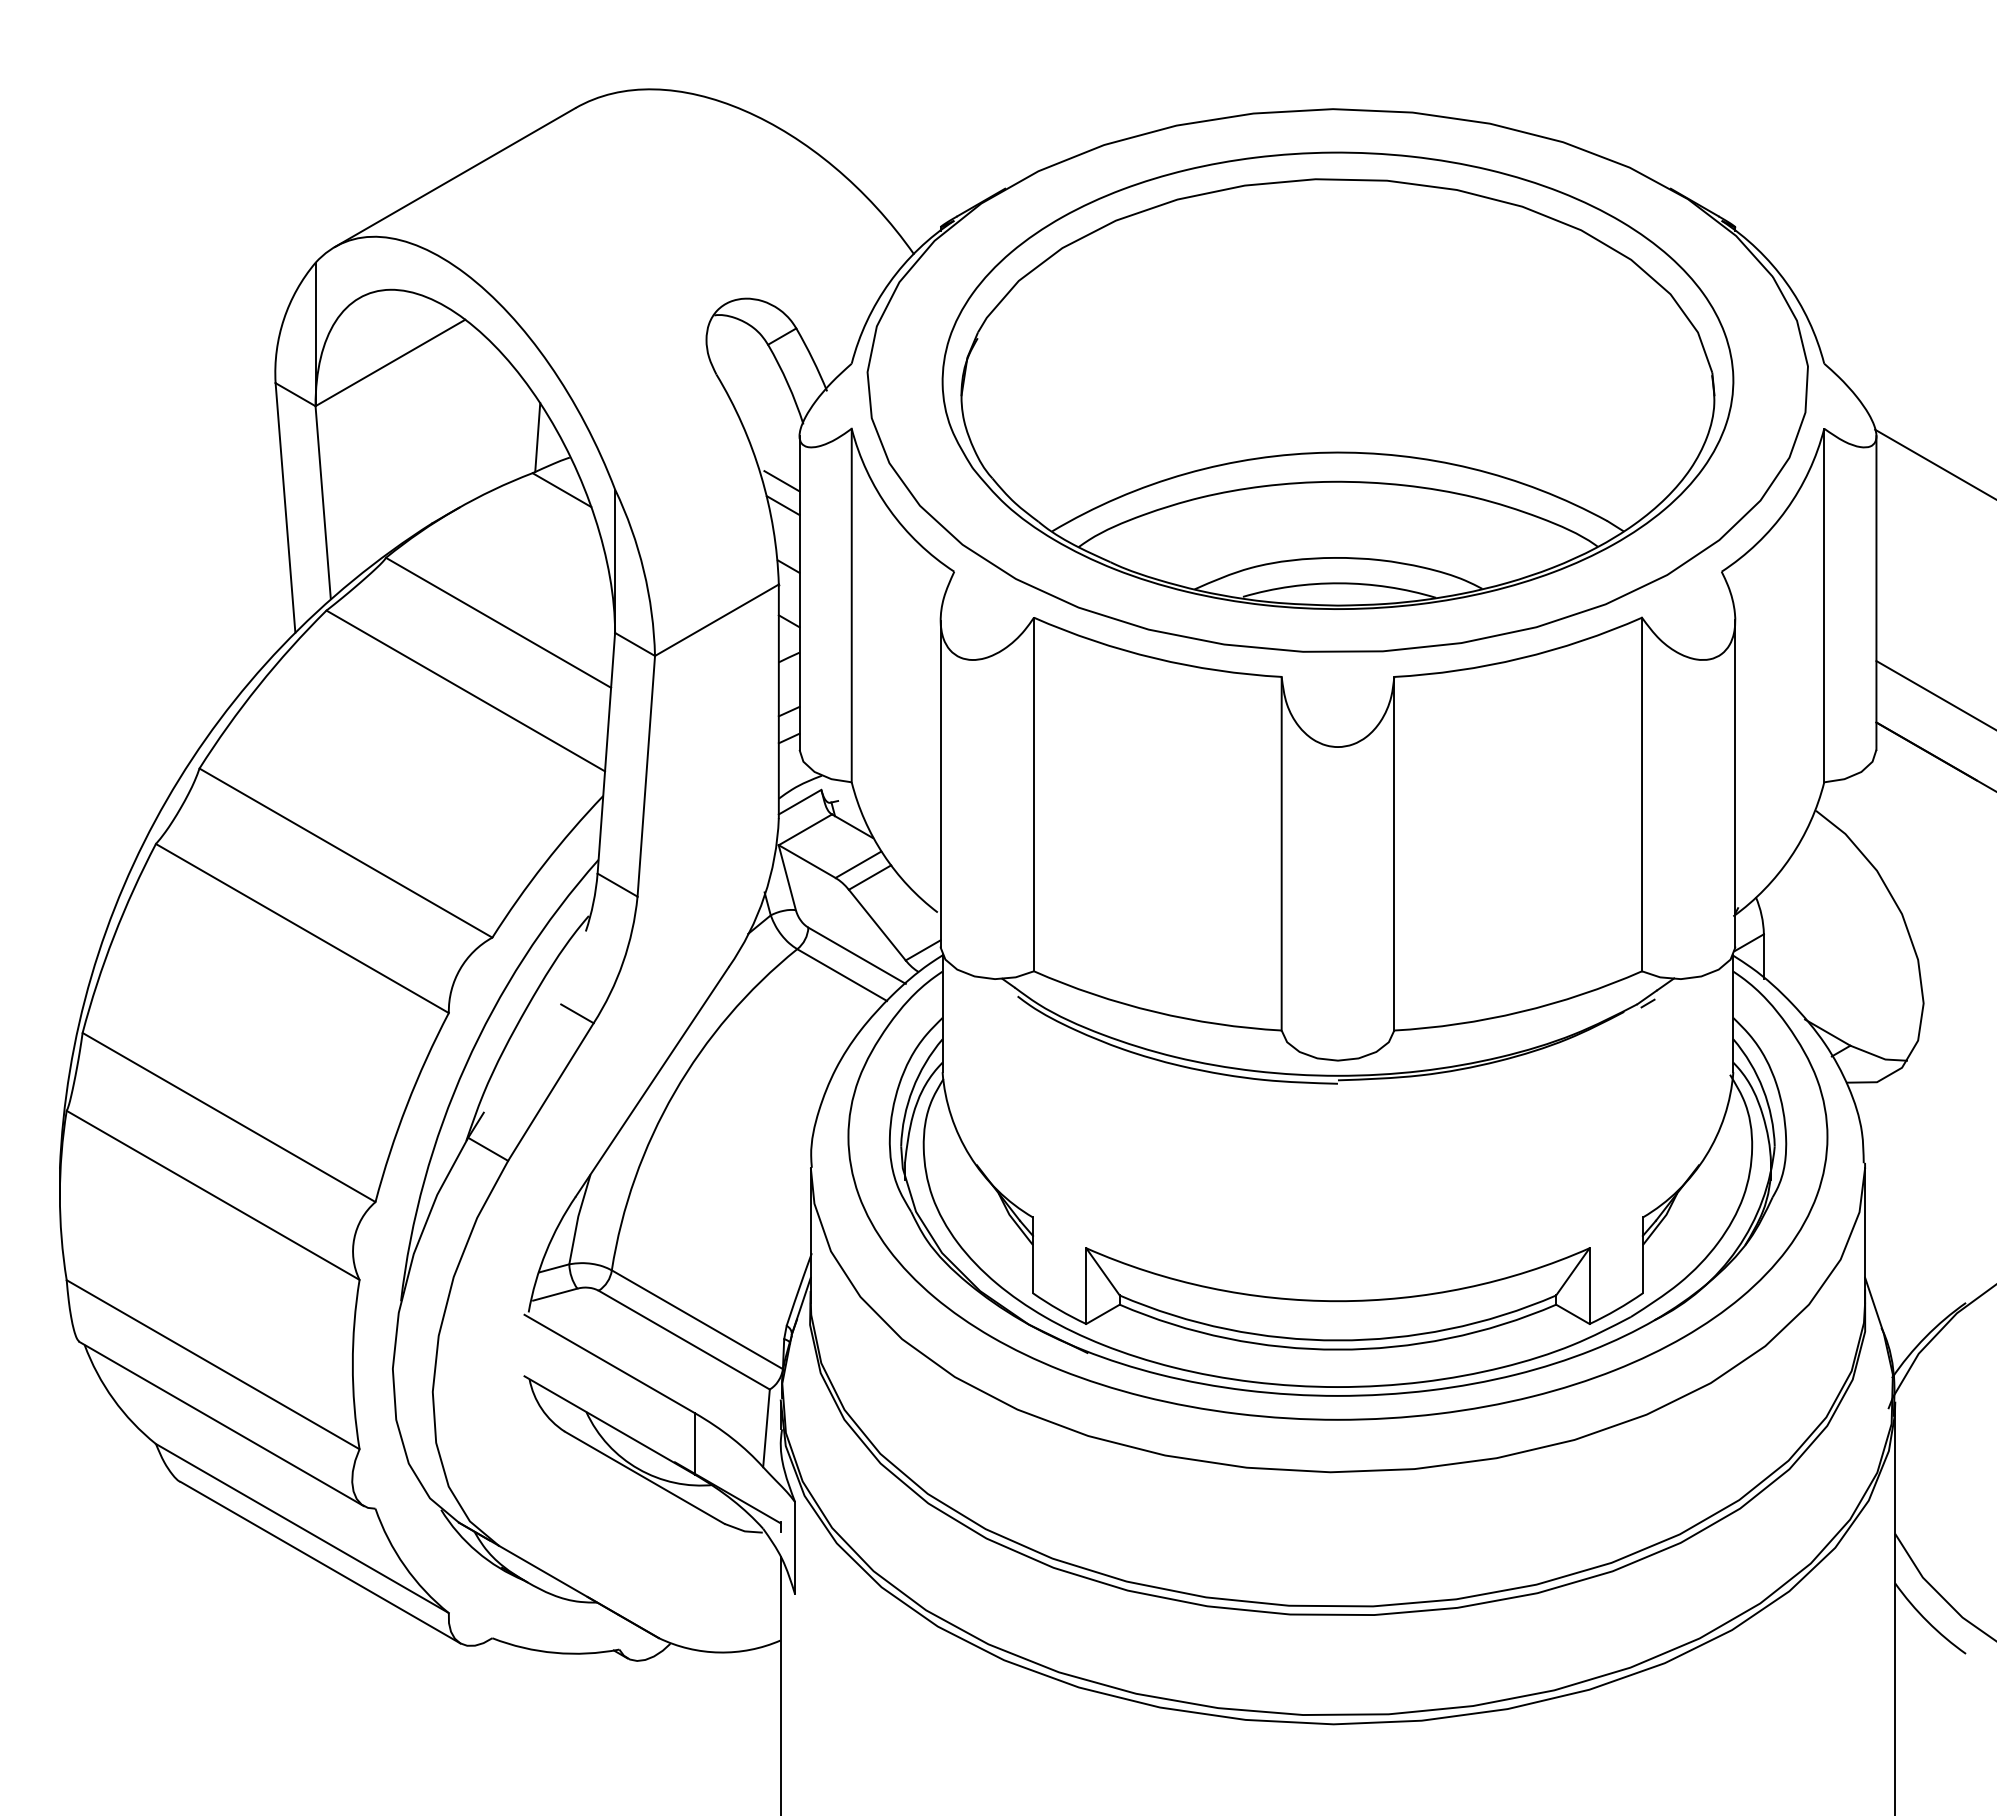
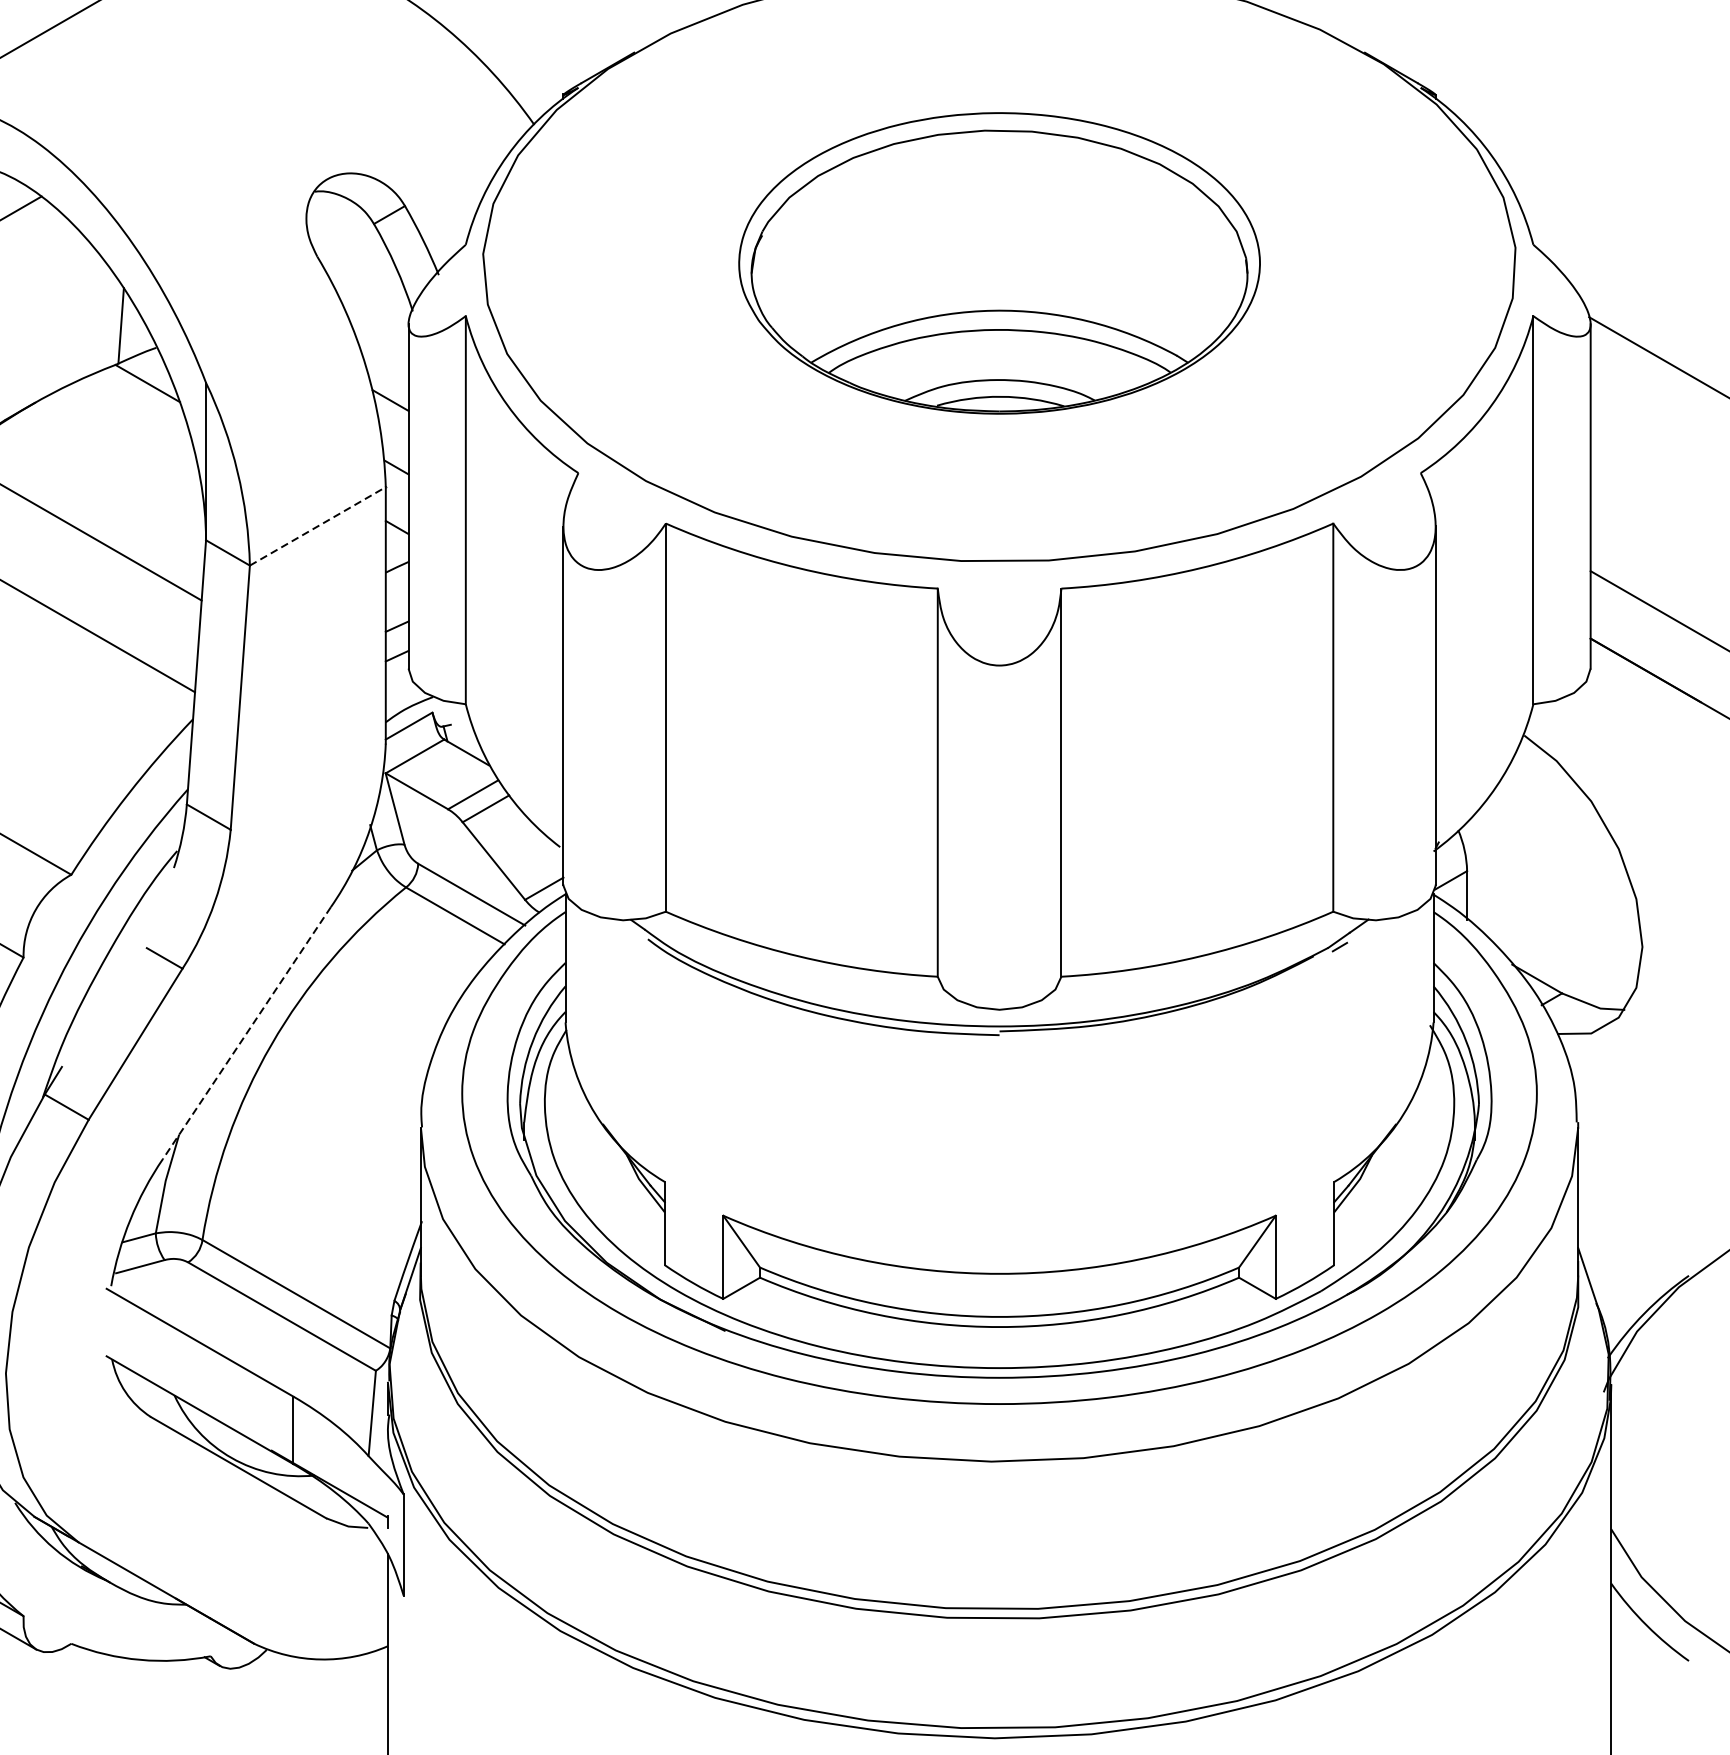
part: (1337, 380) -> (999, 263), size x0.6
line: (781, 481) -> (388, 374), removed
line: (717, 620) -> (318, 526), solid -> dashed
line: (652, 1081) -> (247, 1032), solid -> dashed

